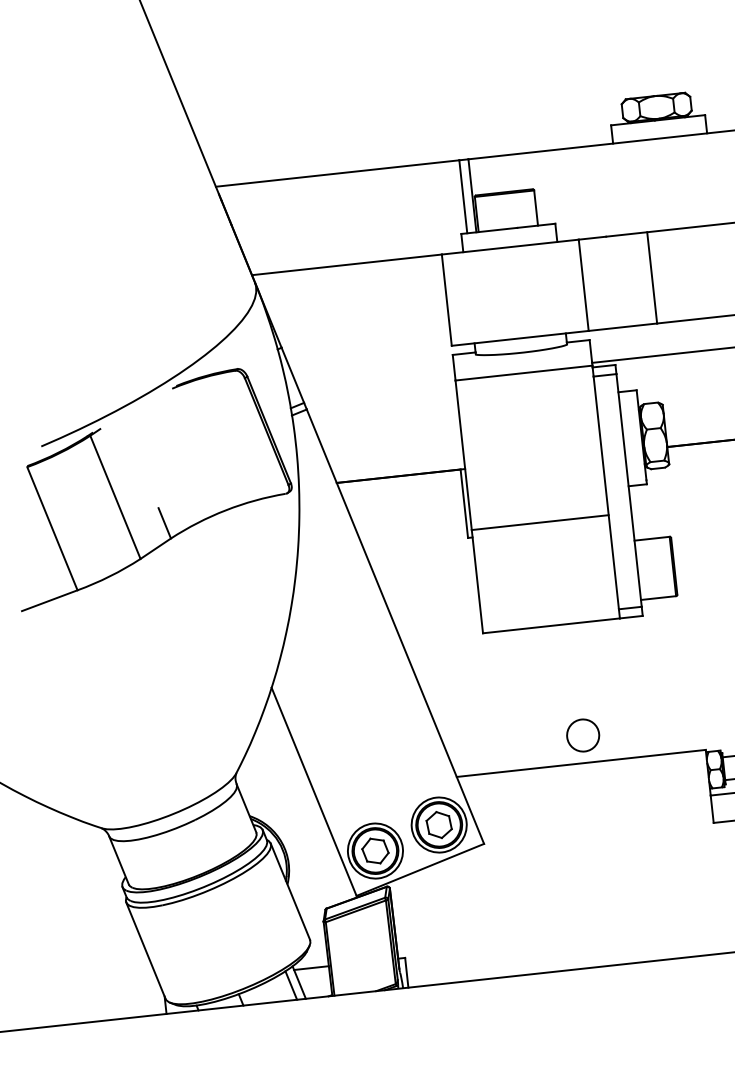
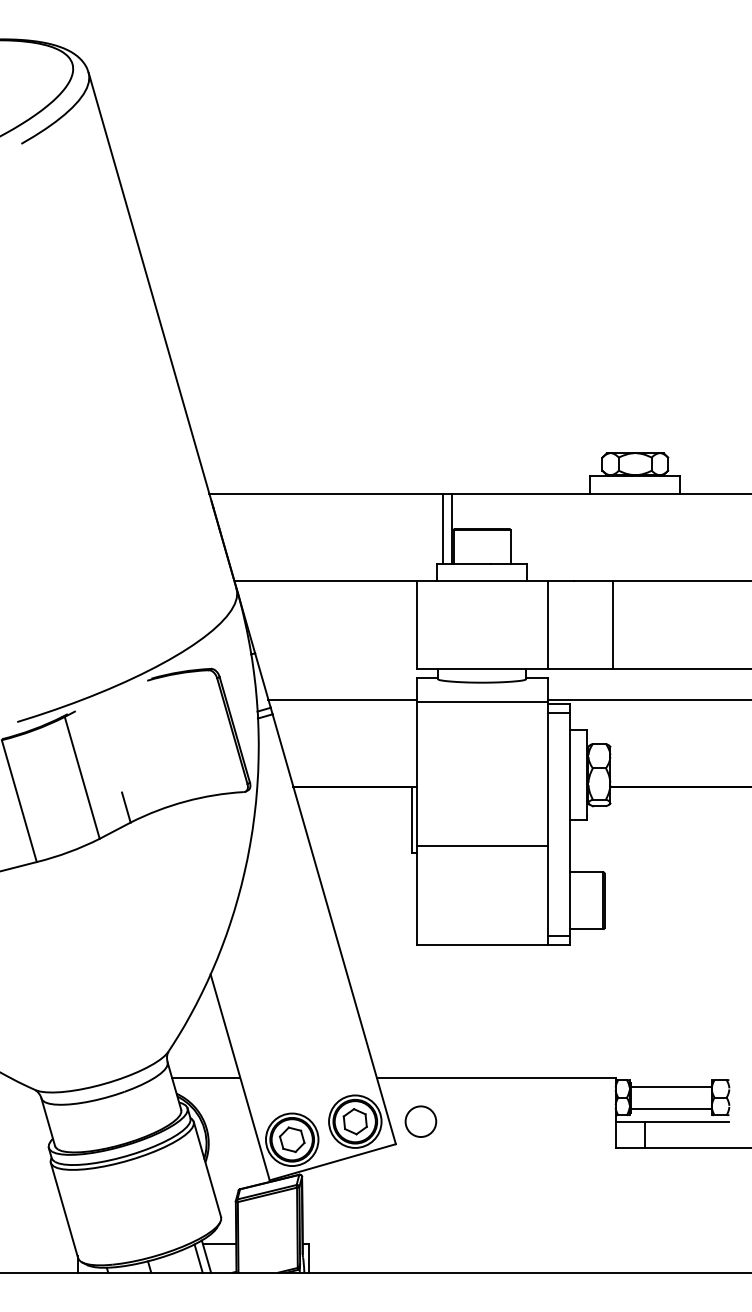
line: (378, 386) -> (342, 699), added
circle: (582, 735) -> (420, 1121), moved
line: (278, 795) -> (206, 1077), added

